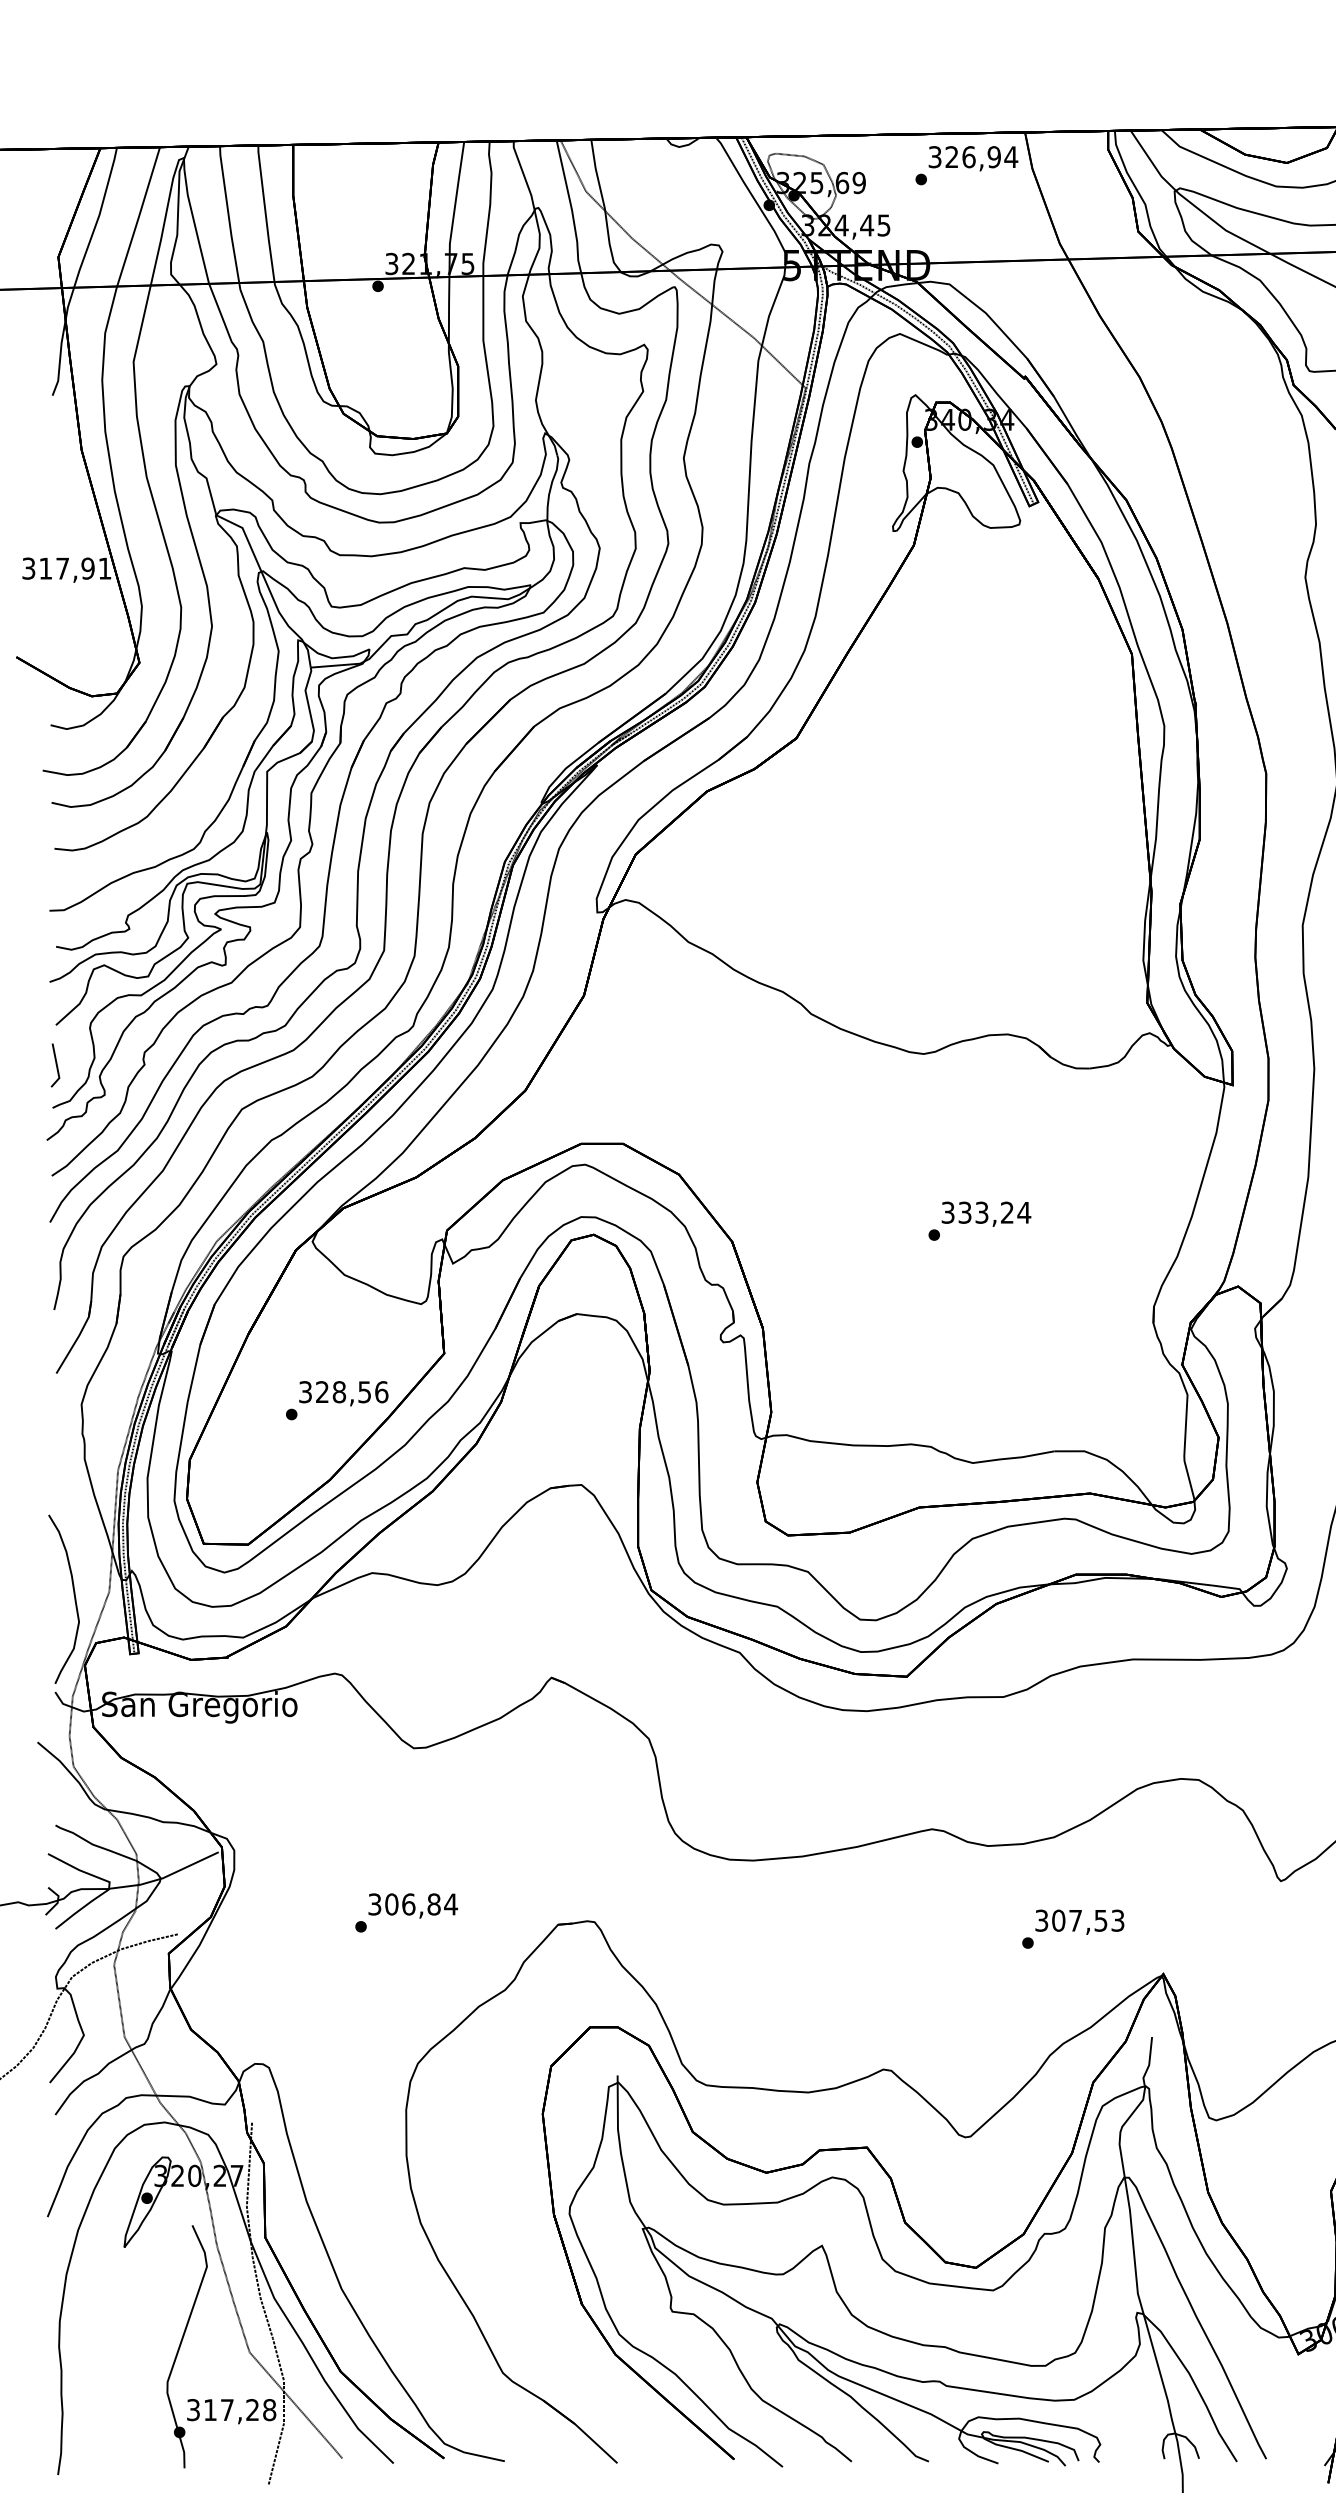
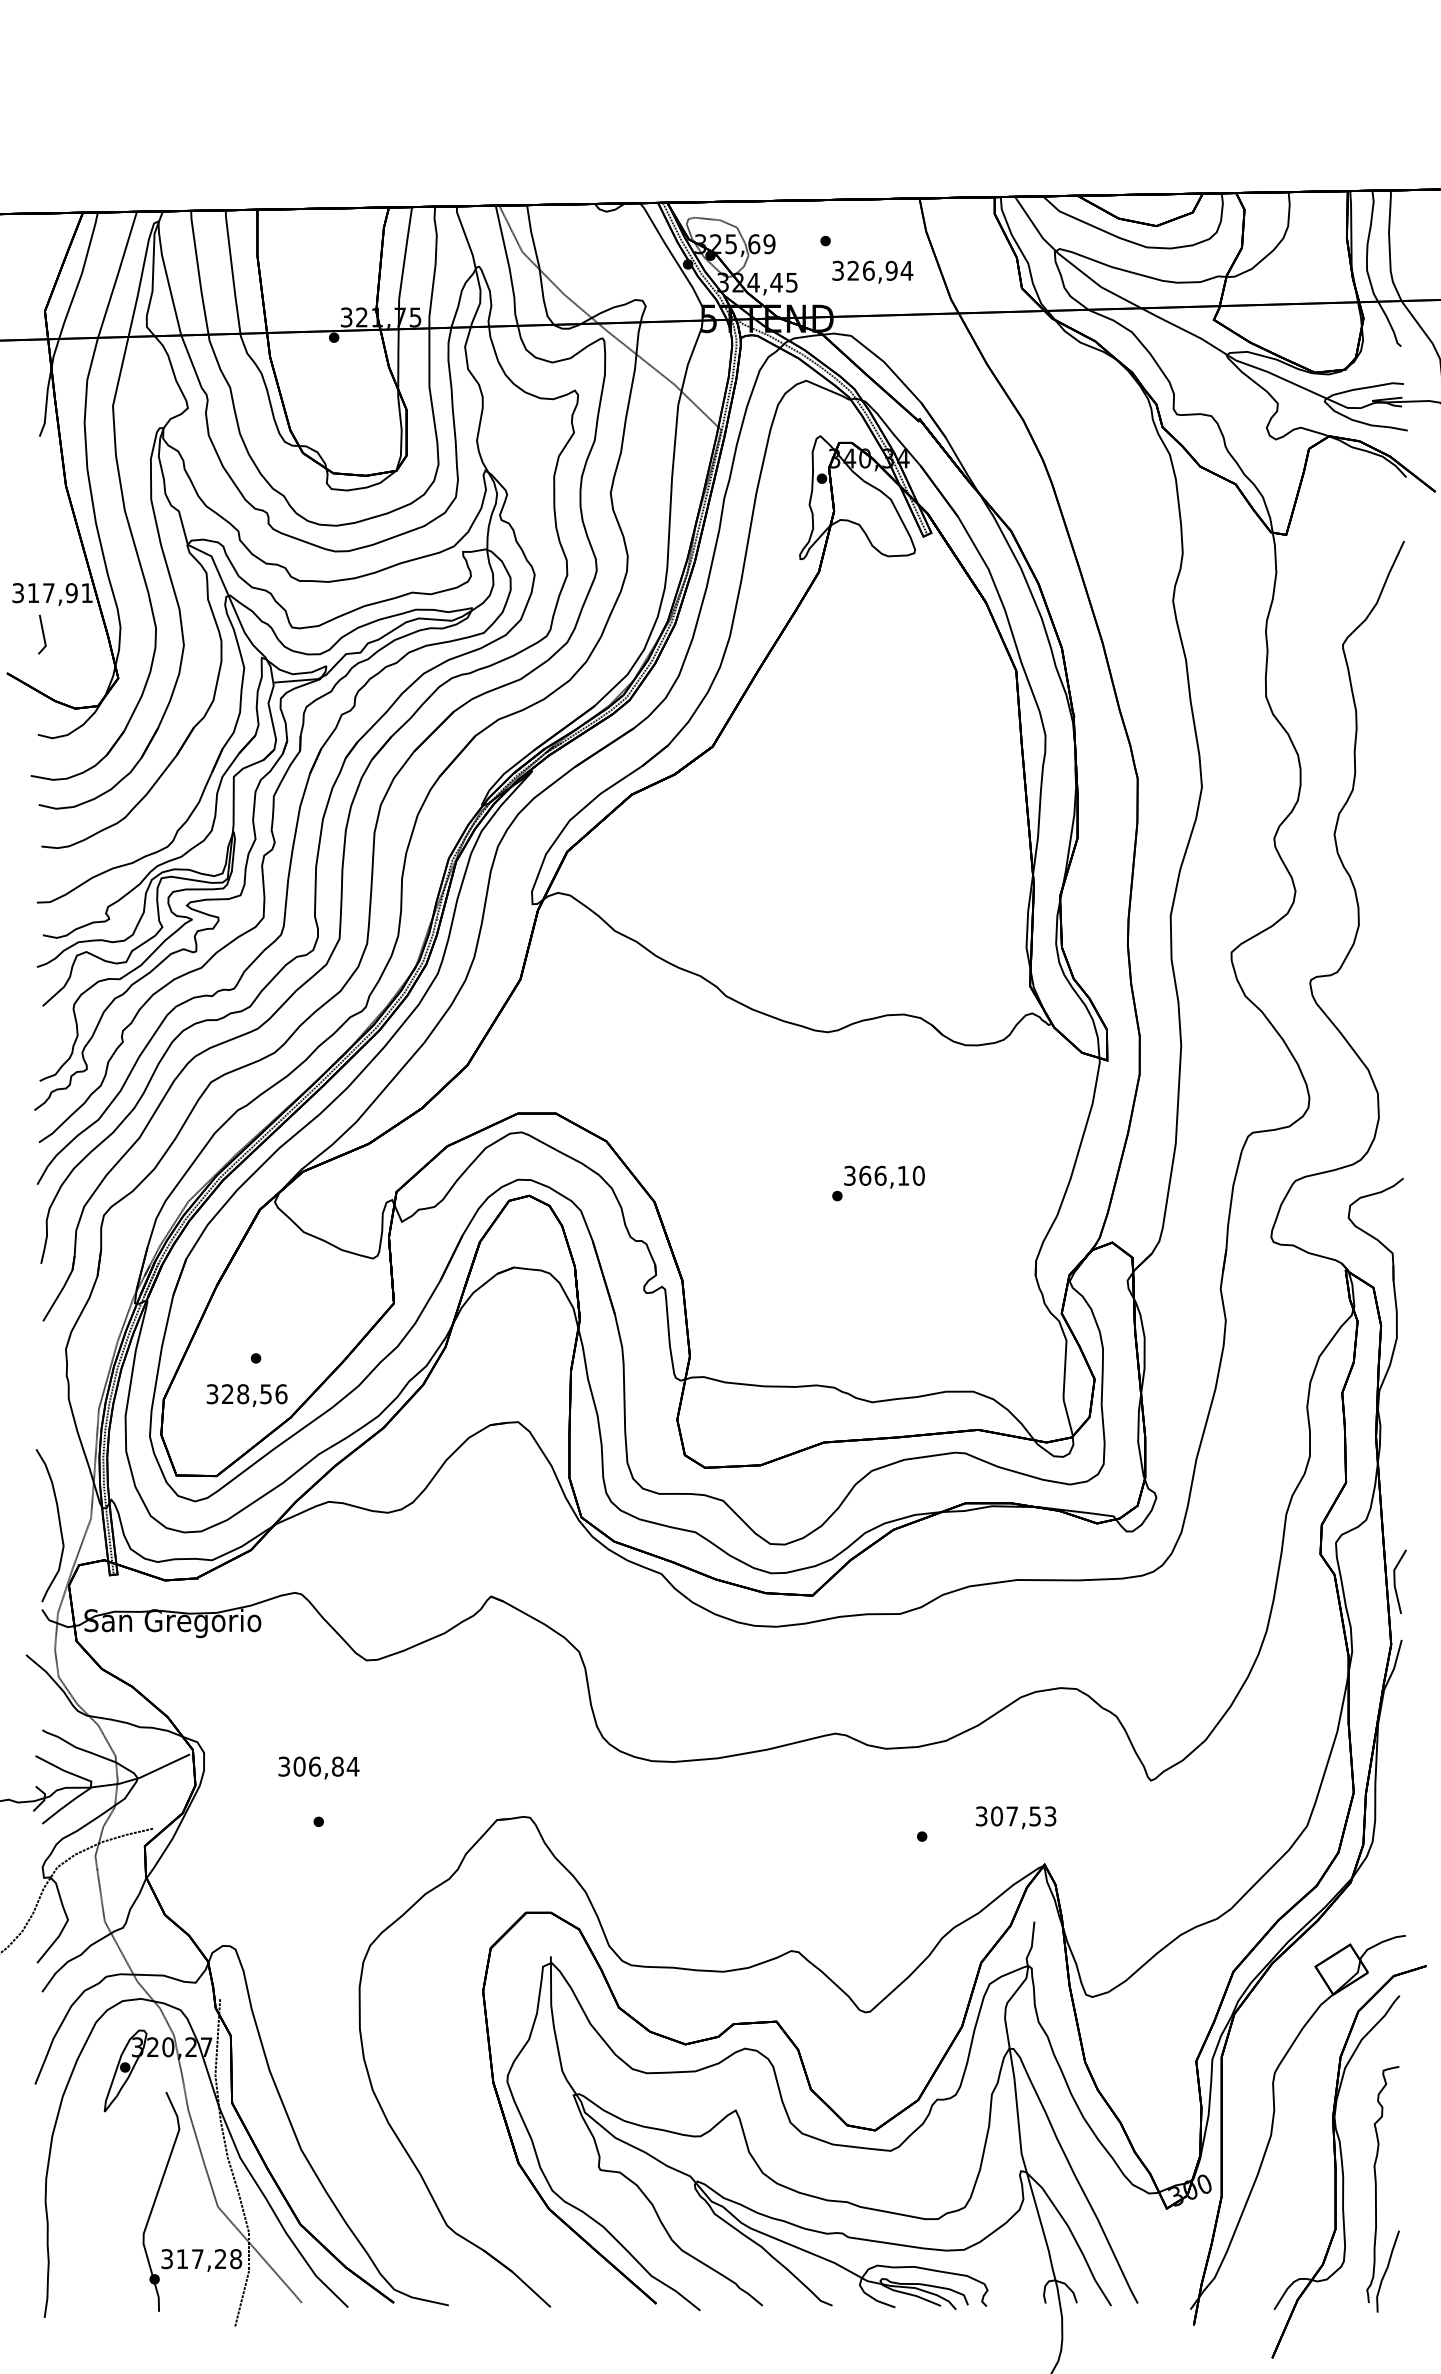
text: (973, 157) -> (872, 271), moved
line: (55, 1065) -> (42, 634), moved
text: (995, 1212) -> (892, 1175), 333,24 -> 366,10
text: (343, 1393) -> (246, 1395), moved
text: (412, 1905) -> (318, 1767), moved
text: (1080, 1921) -> (1016, 1817), moved

